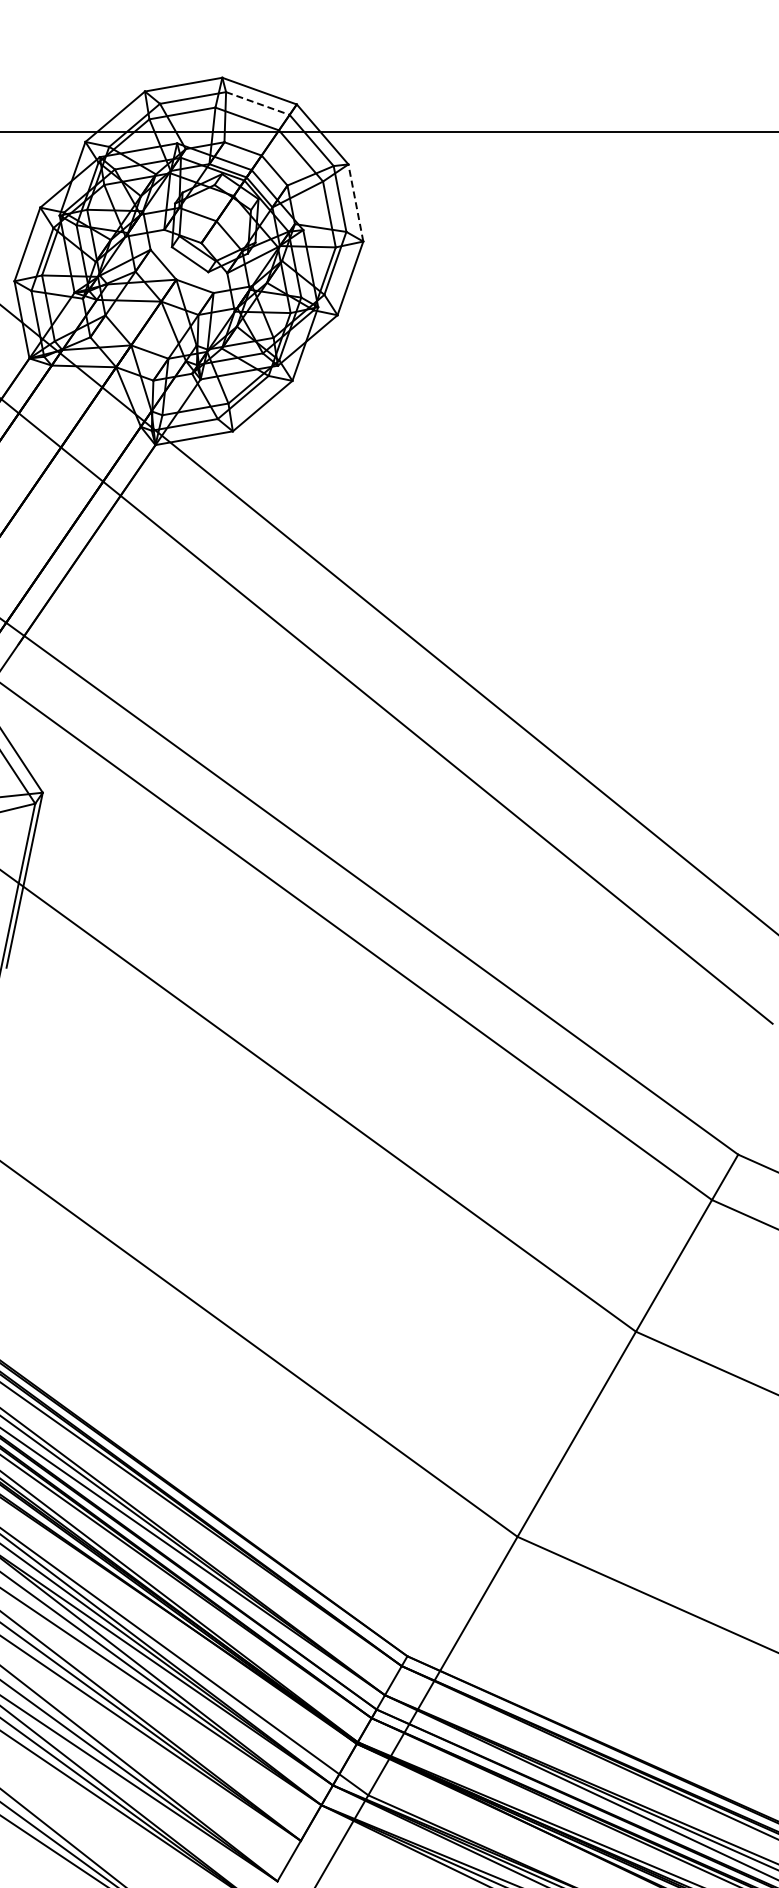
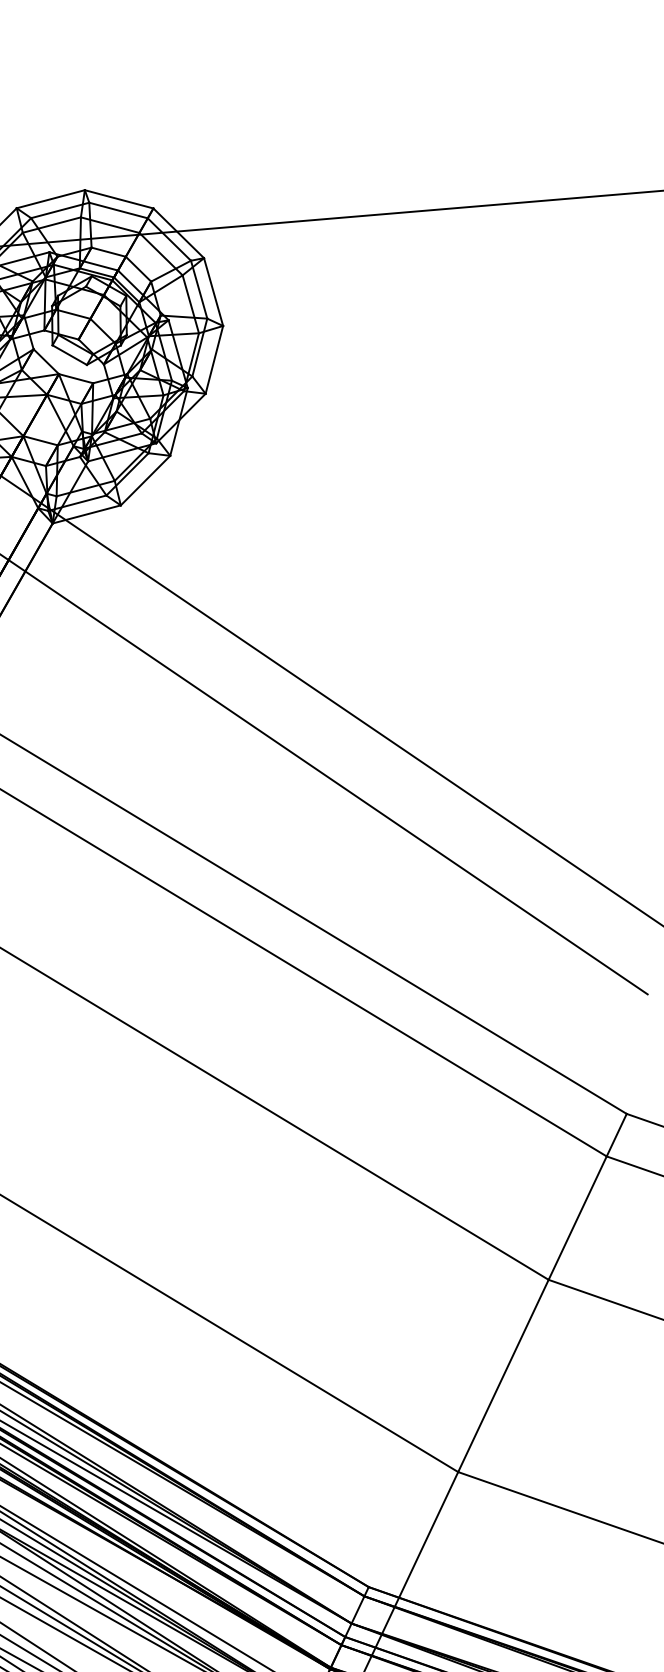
line: (257, 103) -> (118, 210), dashed -> solid
line: (355, 202) -> (213, 291), dashed -> solid

